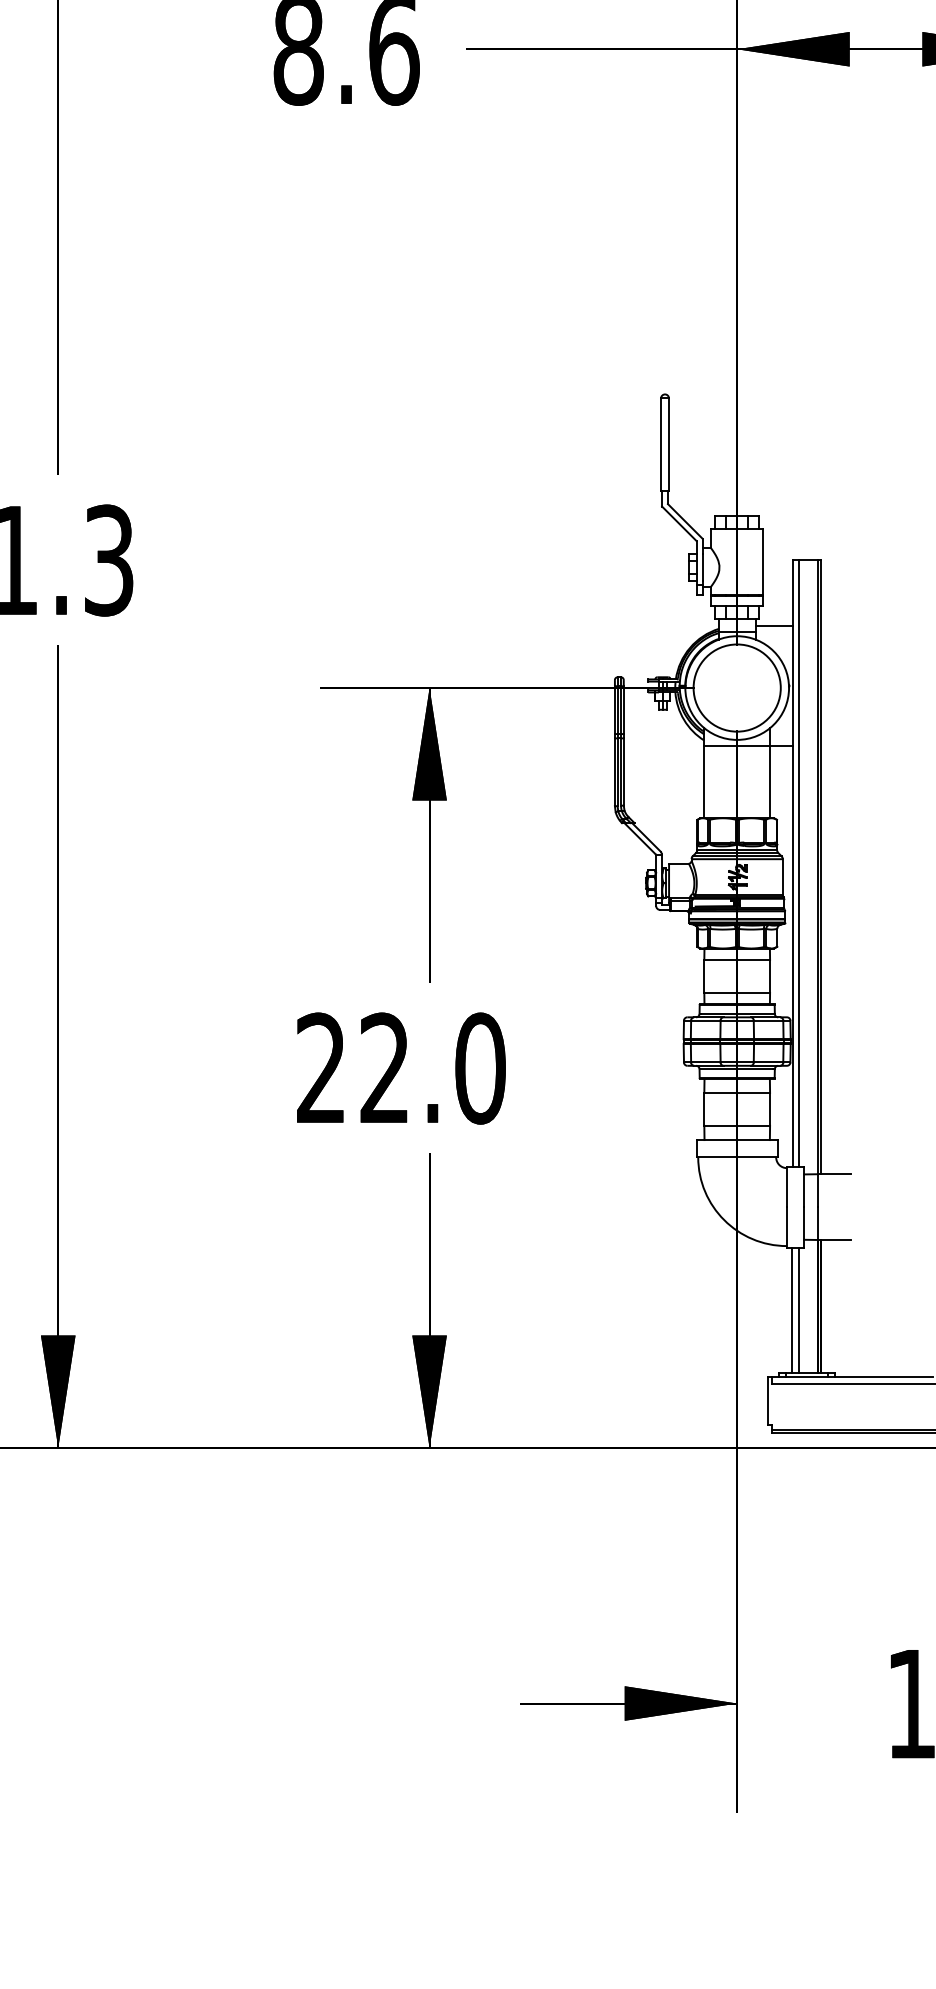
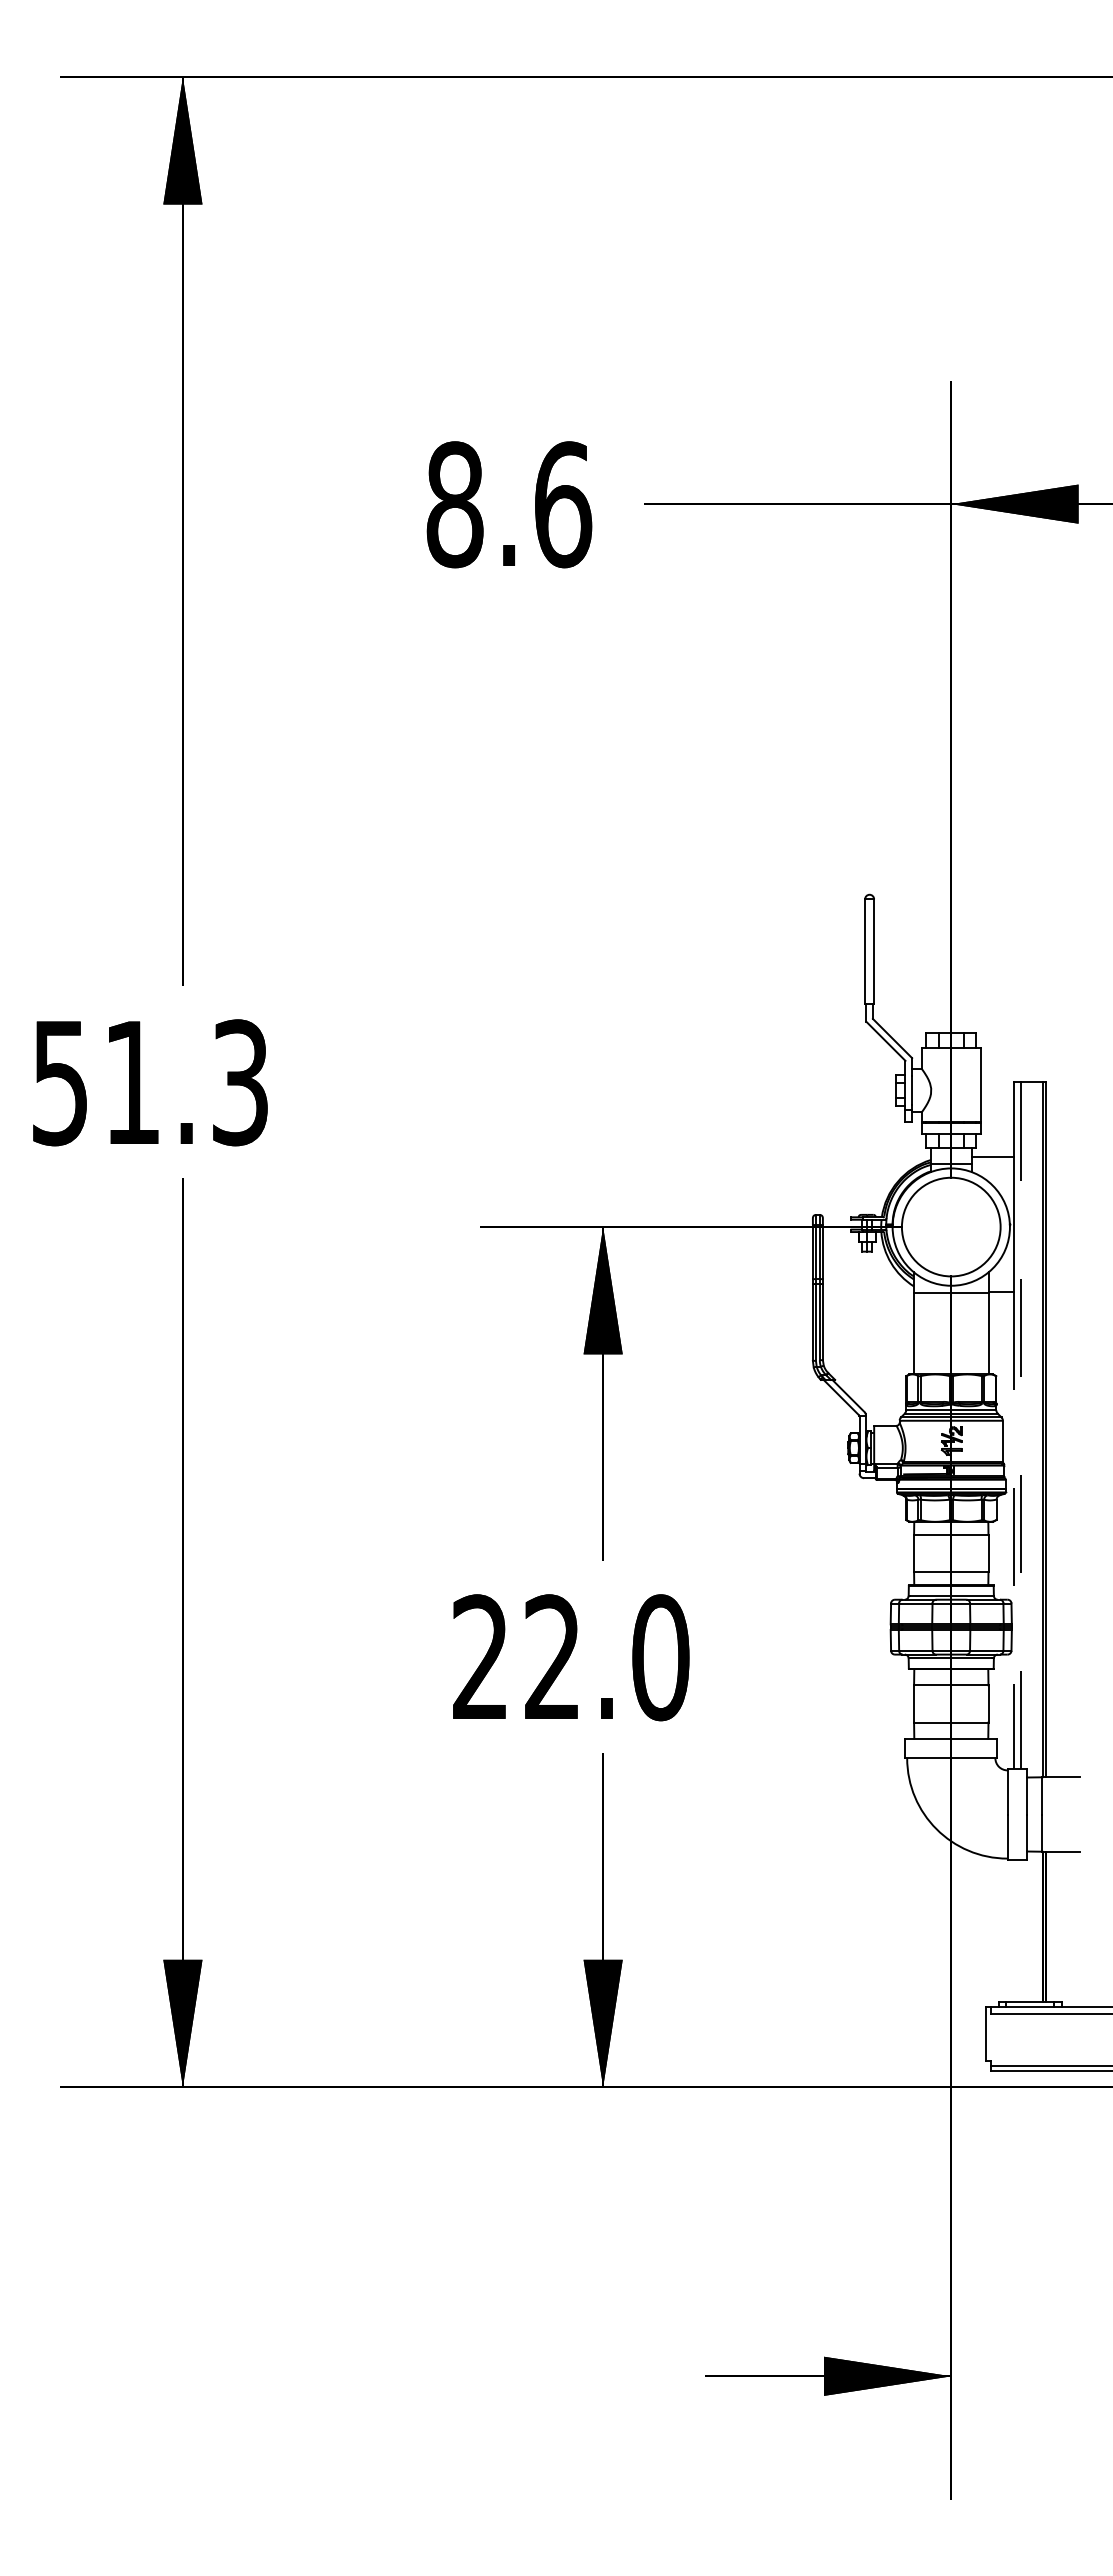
line: (799, 862) -> (1021, 1424), solid -> dashed
line: (792, 956) -> (1013, 1530), solid -> dashed
line: (792, 1309) -> (1013, 1930), removed
line: (799, 1309) -> (1021, 1930), removed

